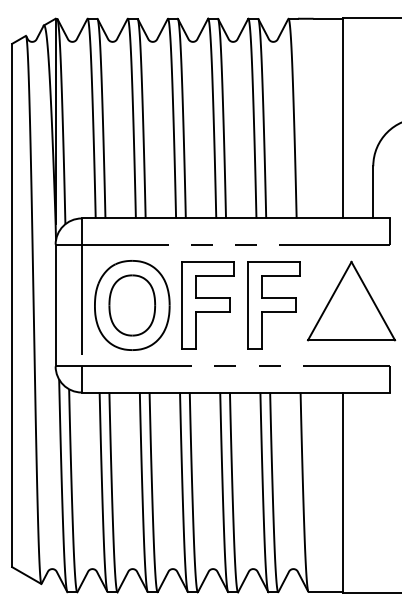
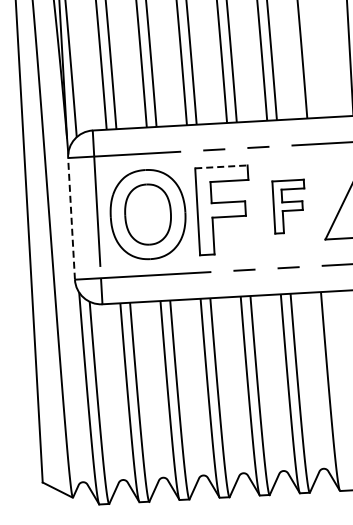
line: (208, 261) -> (221, 166), solid -> dashed
line: (55, 305) -> (71, 218), solid -> dashed
part: (273, 305) -> (289, 206), size x0.6

